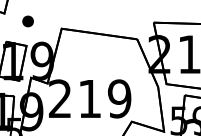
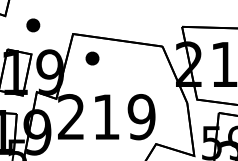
part: (77, 49) -> (91, 58), added

